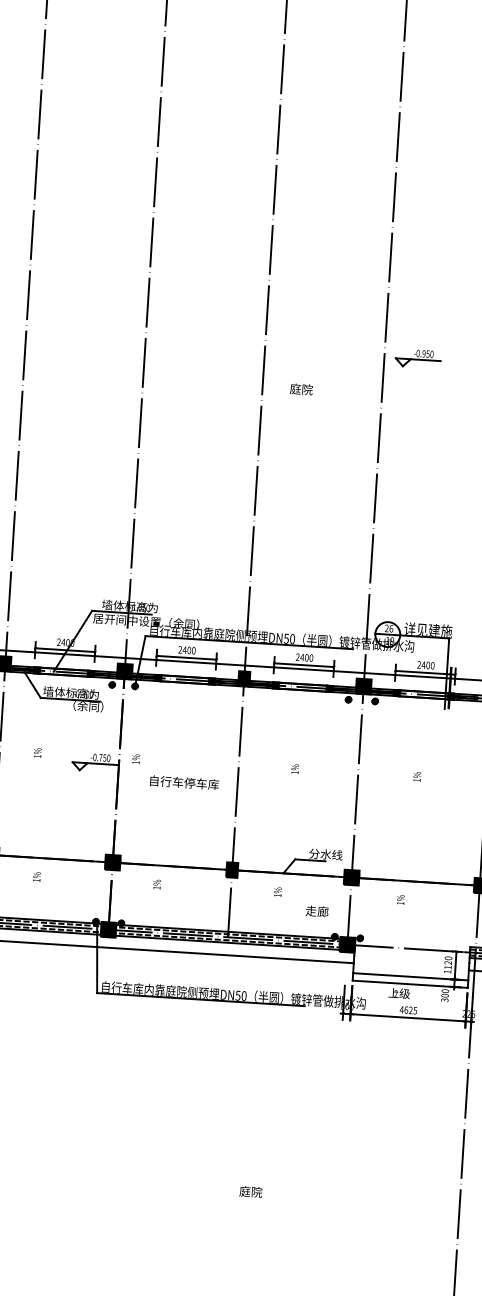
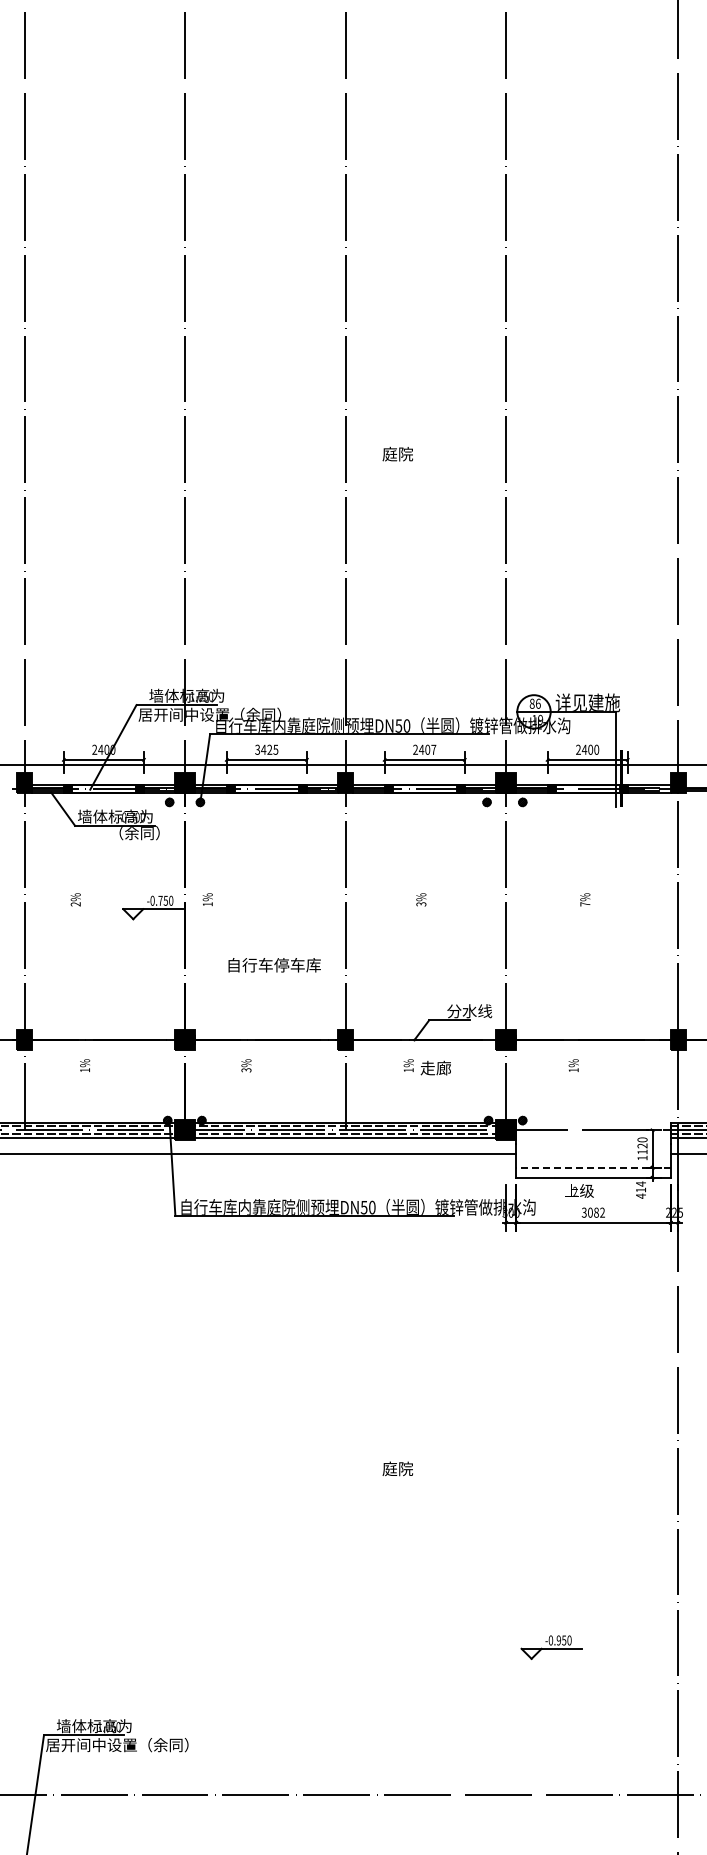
part: (418, 358) -> (551, 340), removed
text: (301, 388) -> (397, 453), moved
text: (386, 628) -> (531, 703), 26 -> 86
text: (186, 650) -> (266, 749), 2400 -> 3425
text: (311, 657) -> (433, 749), 2400 -> 2407
text: (37, 756) -> (75, 904), 1% -> 2%
text: (294, 772) -> (421, 904), 1% -> 3%
text: (417, 780) -> (585, 904), 1% -> 7%
text: (184, 782) -> (274, 965), moved
text: (156, 888) -> (246, 1070), 1% -> 3%
text: (316, 910) -> (435, 1067), moved
line: (410, 976) -> (592, 1167), solid -> dashed
text: (444, 995) -> (640, 1189), 300 -> 414
text: (407, 1010) -> (592, 1212), 4625 -> 3082

